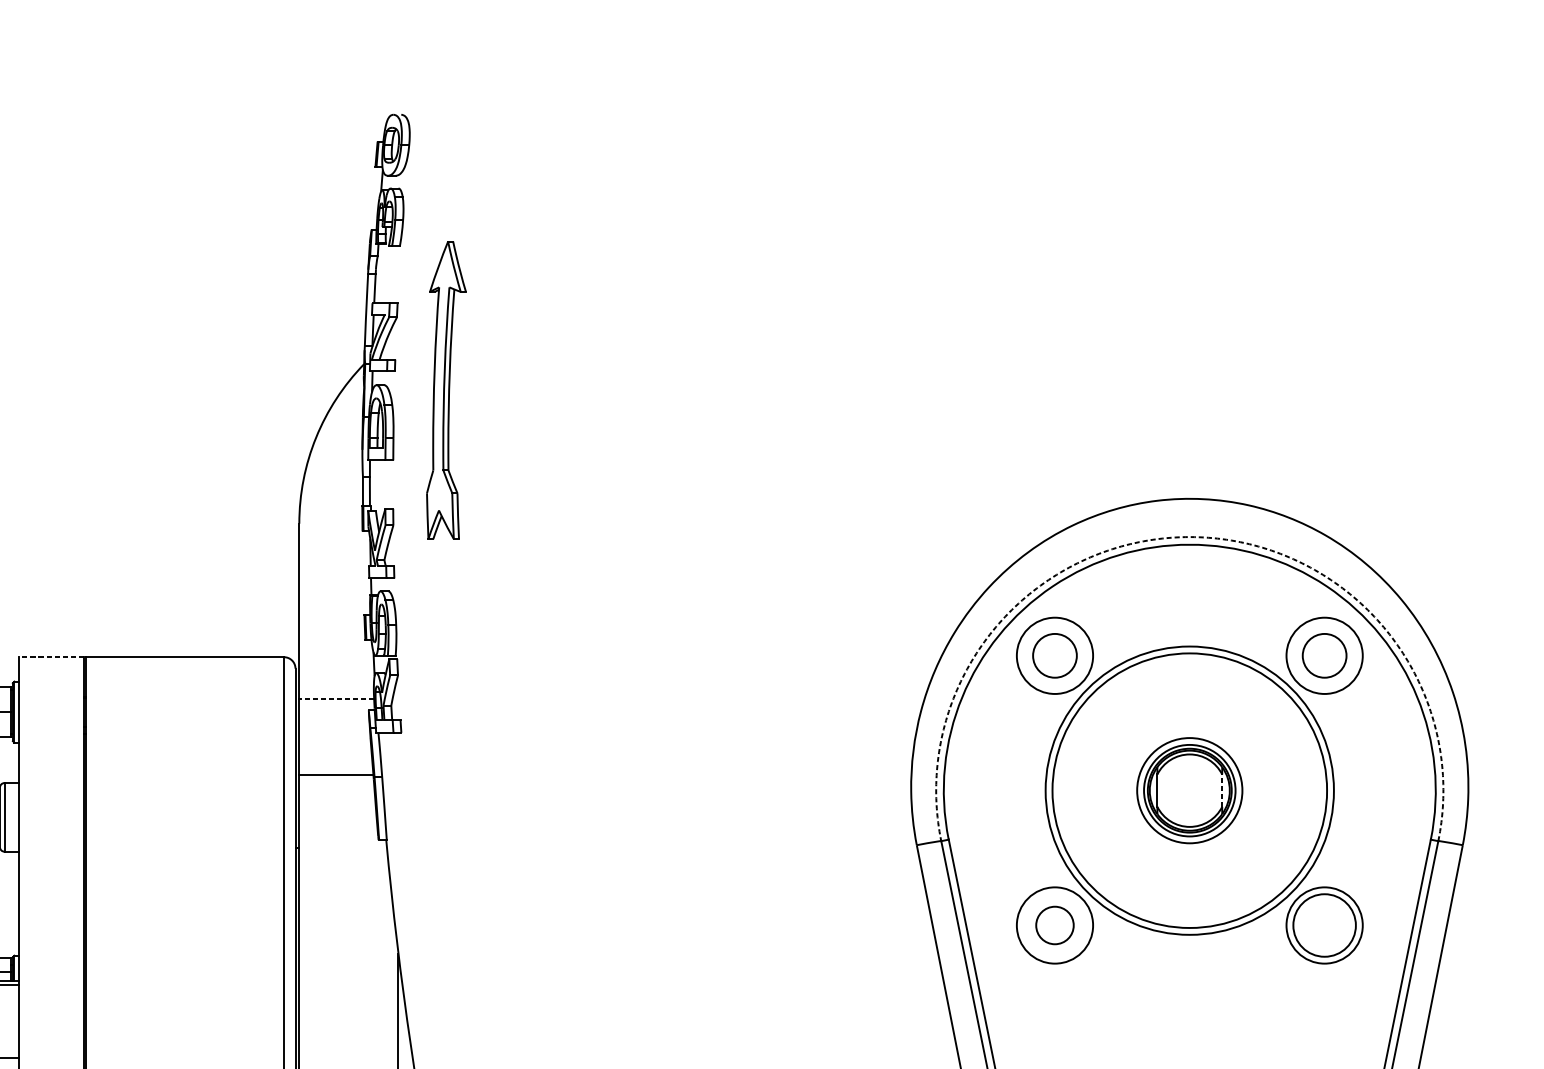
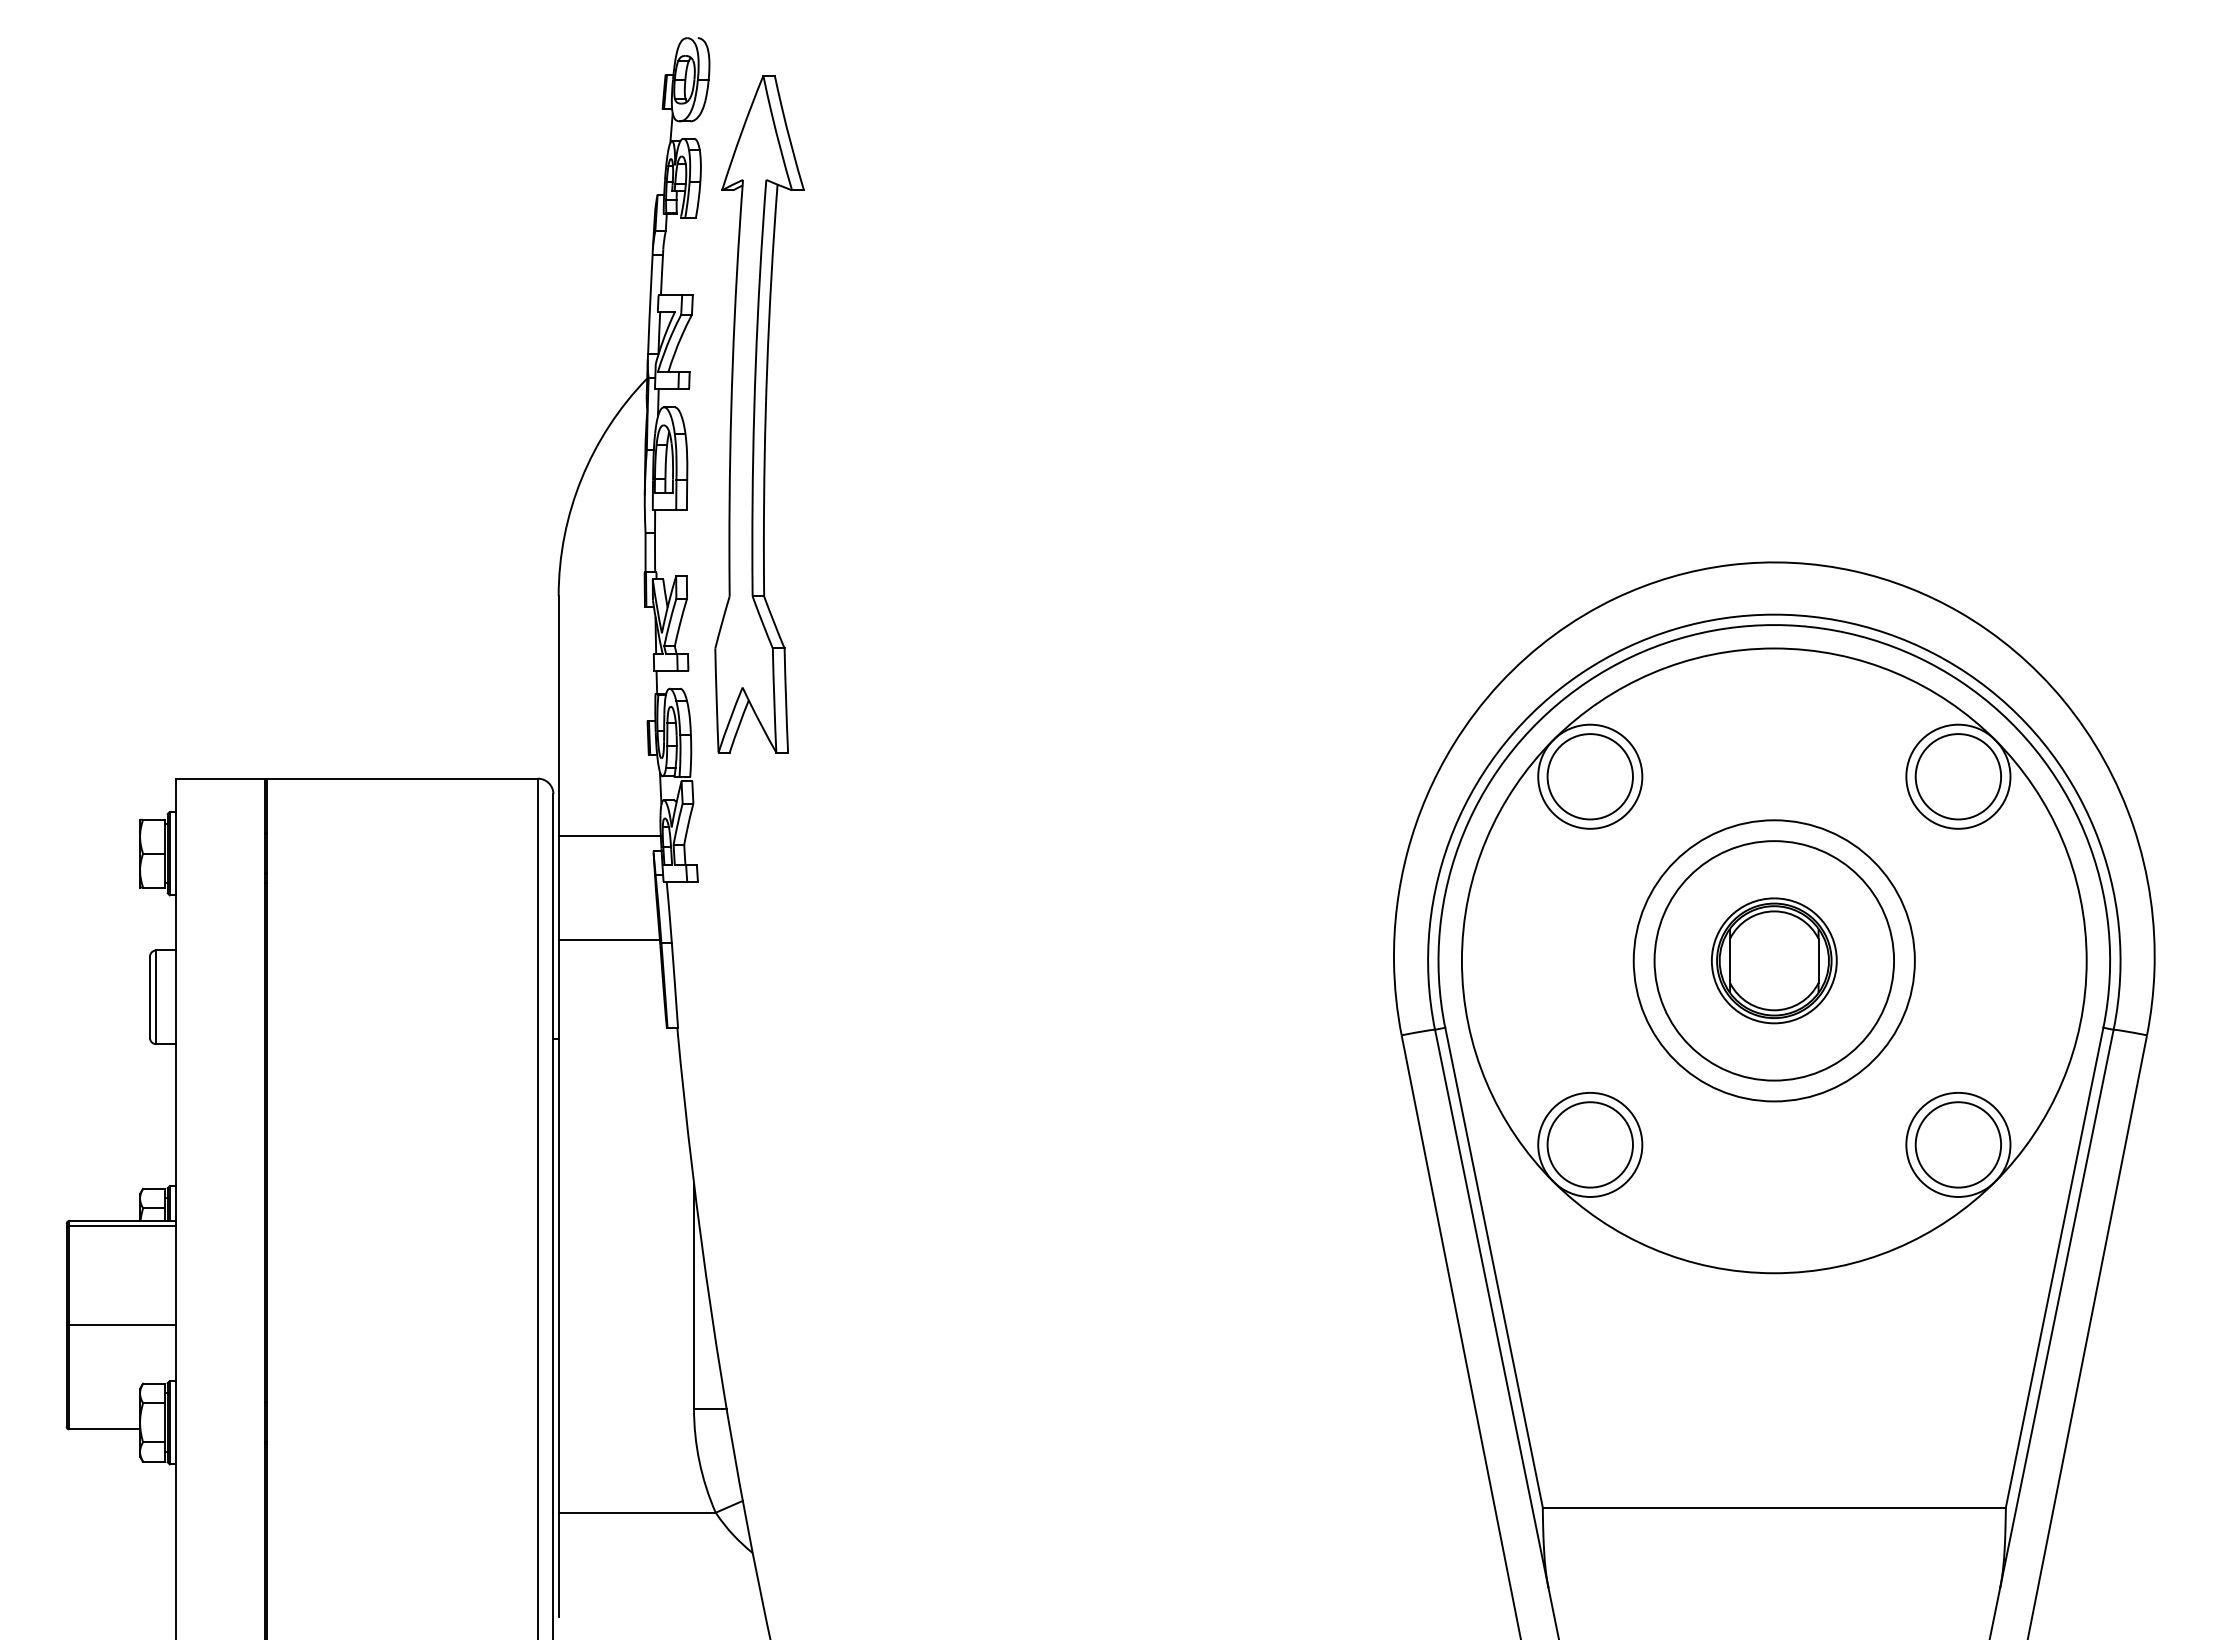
part: (446, 390) -> (759, 414), size x1.67
arc: (1189, 536) -> (1774, 614), dashed -> solid
circle: (1054, 655) -> (1589, 776), size x1.43
circle: (1324, 655) -> (1958, 776), size x1.43
line: (50, 657) -> (219, 778), dashed -> solid
line: (336, 698) -> (609, 835), dashed -> solid
circle: (1189, 790) -> (1773, 960), size x0.71
circle: (1189, 790) -> (1773, 960), size x1.67
circle: (1189, 790) -> (1774, 960), size x1.67
line: (1222, 790) -> (1818, 960), dashed -> solid
circle: (1054, 925) -> (1589, 1144), size x1.67

